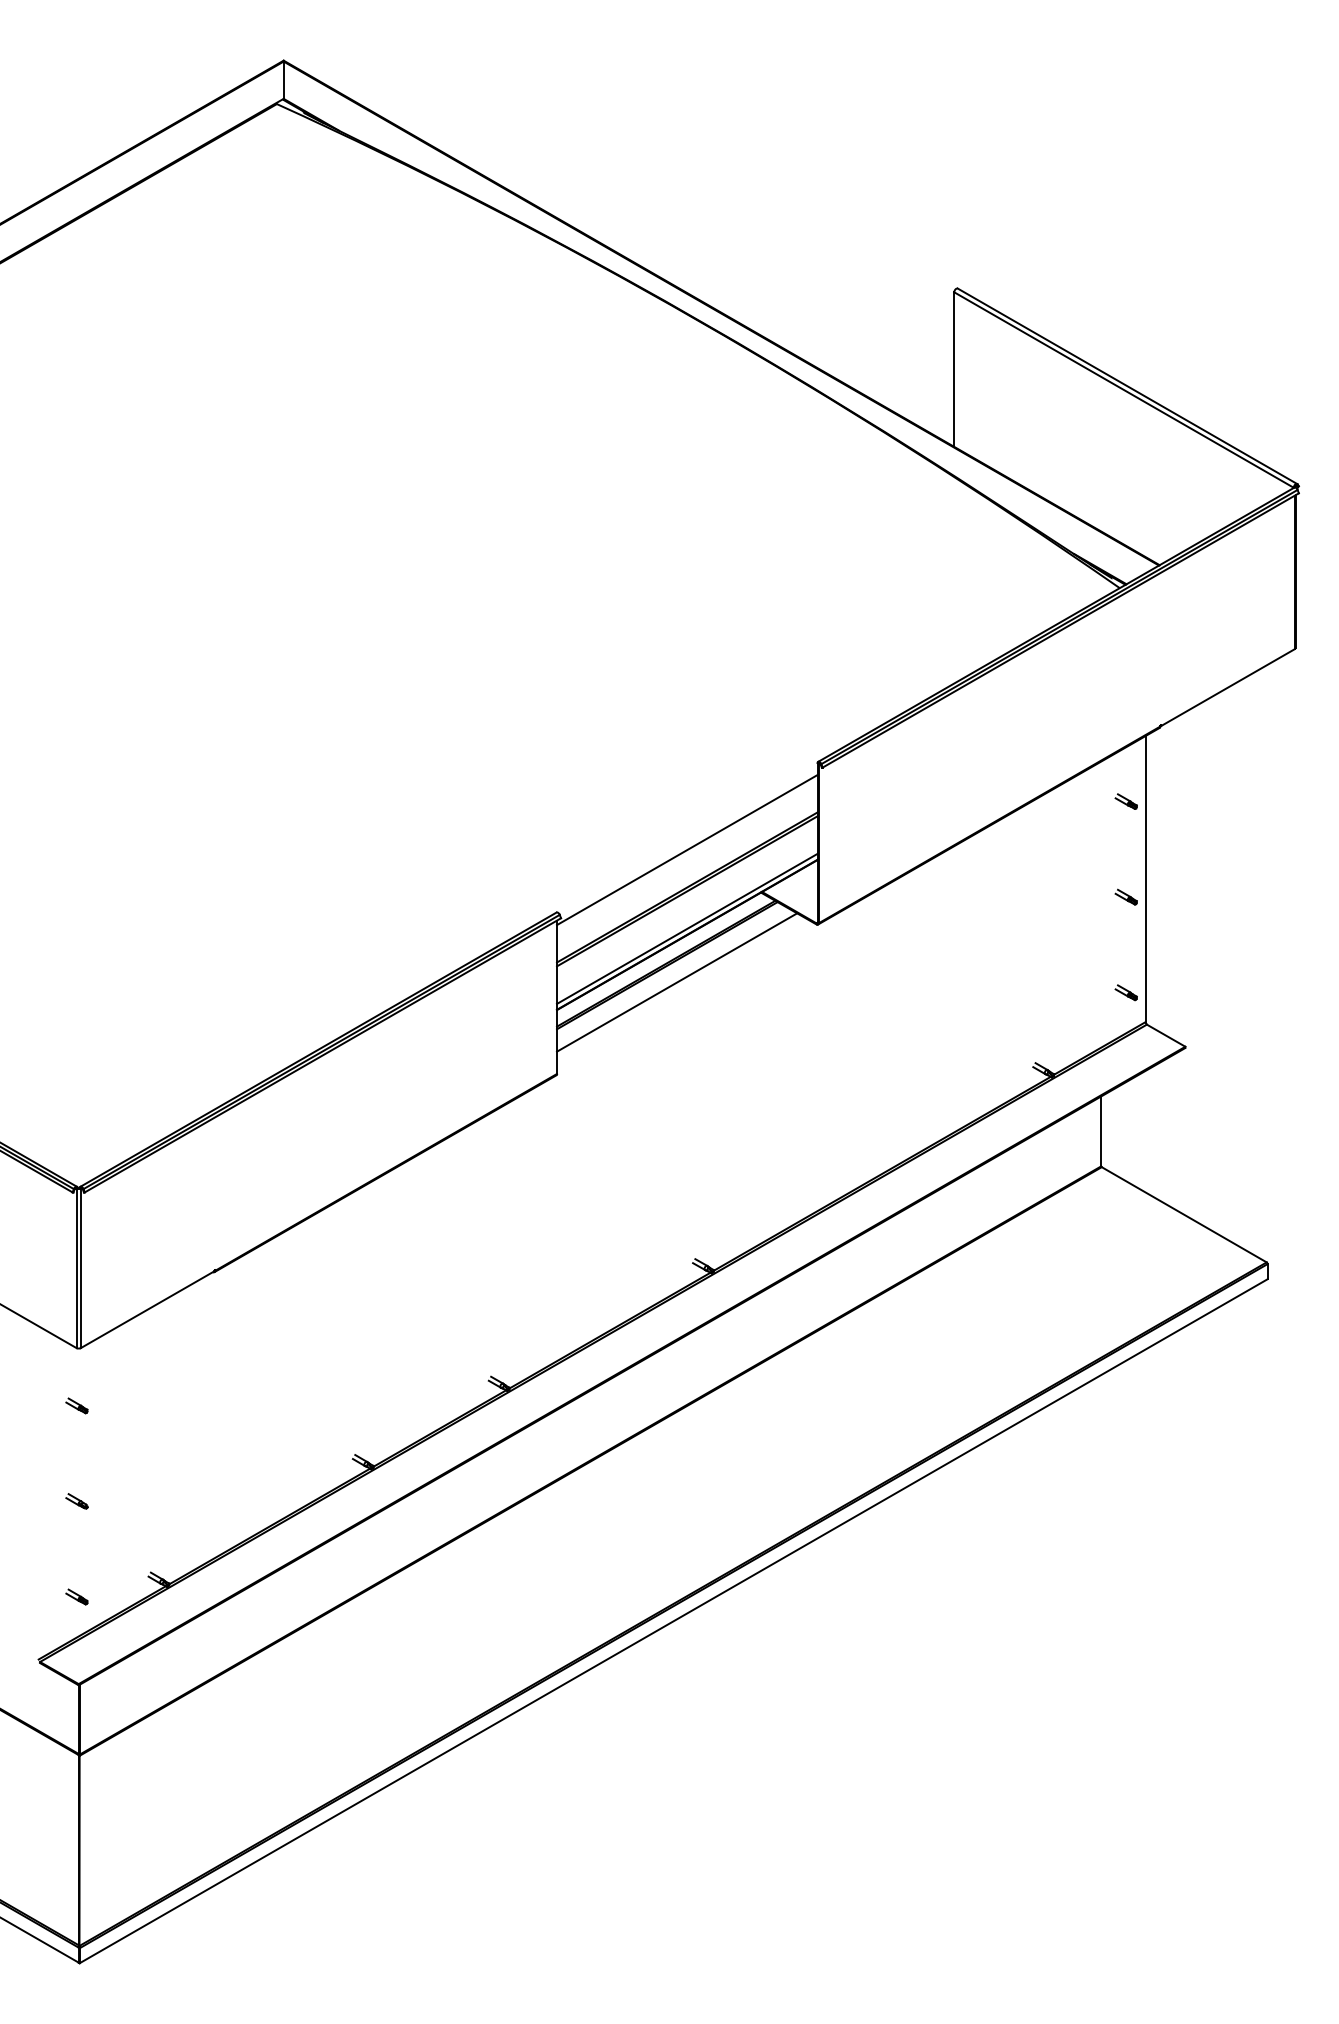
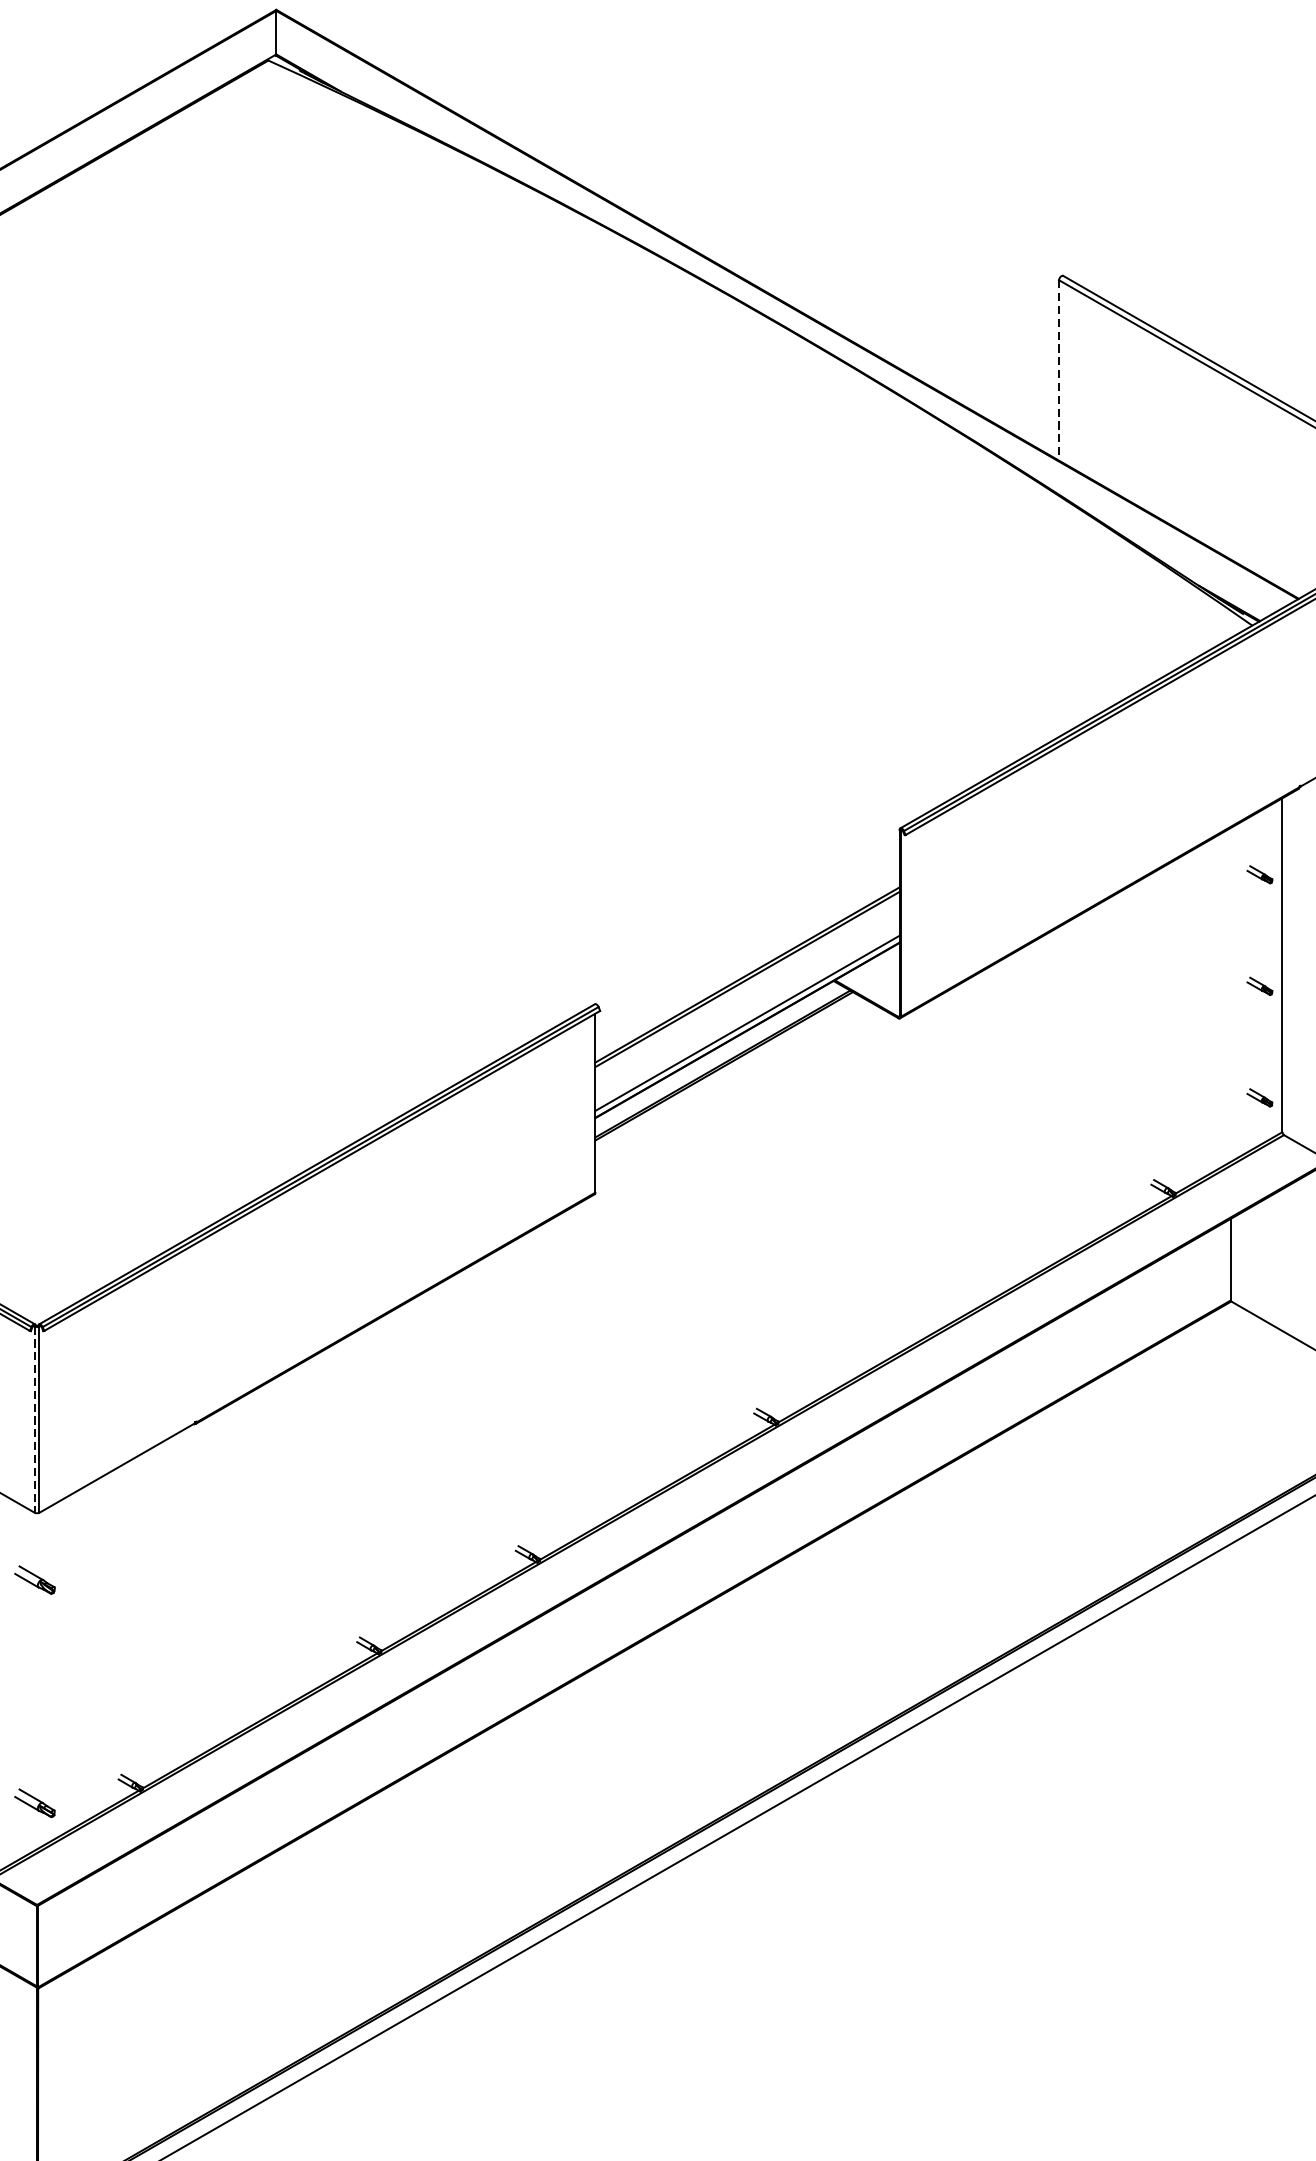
line: (954, 370) -> (1059, 371), solid -> dashed
line: (687, 849) -> (747, 930), removed
line: (677, 982) -> (736, 1085), removed
line: (76, 1268) -> (34, 1419), solid -> dashed
part: (76, 1405) -> (34, 1579), size x1.6
part: (76, 1501) -> (34, 1691), removed
part: (76, 1596) -> (34, 1802), size x1.6

